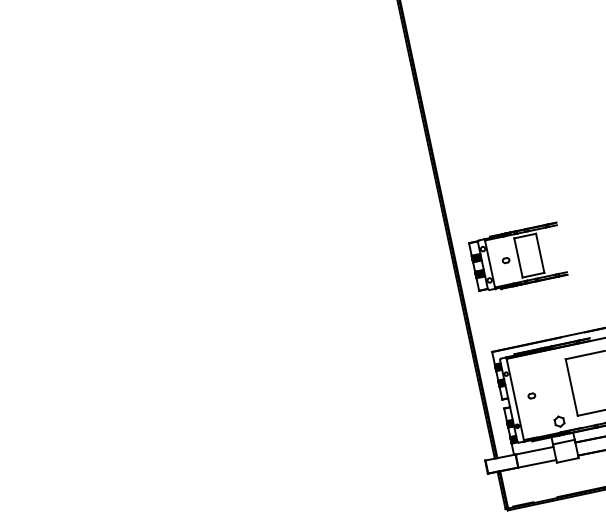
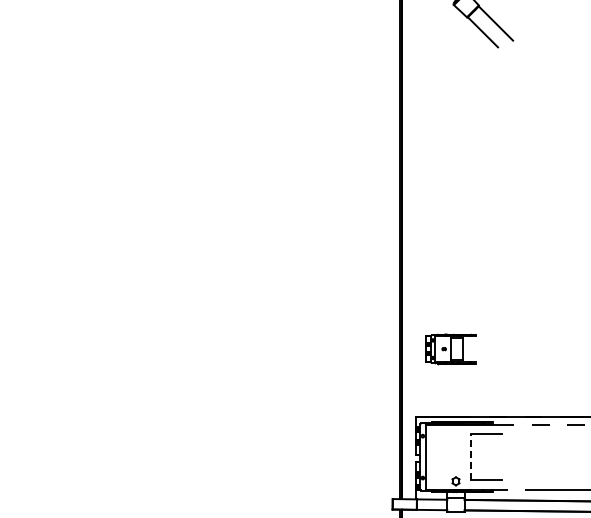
part: (517, 258) -> (450, 349), size x0.7
line: (571, 388) -> (470, 457), solid -> dashed
part: (531, 395) -> (438, 456), removed

